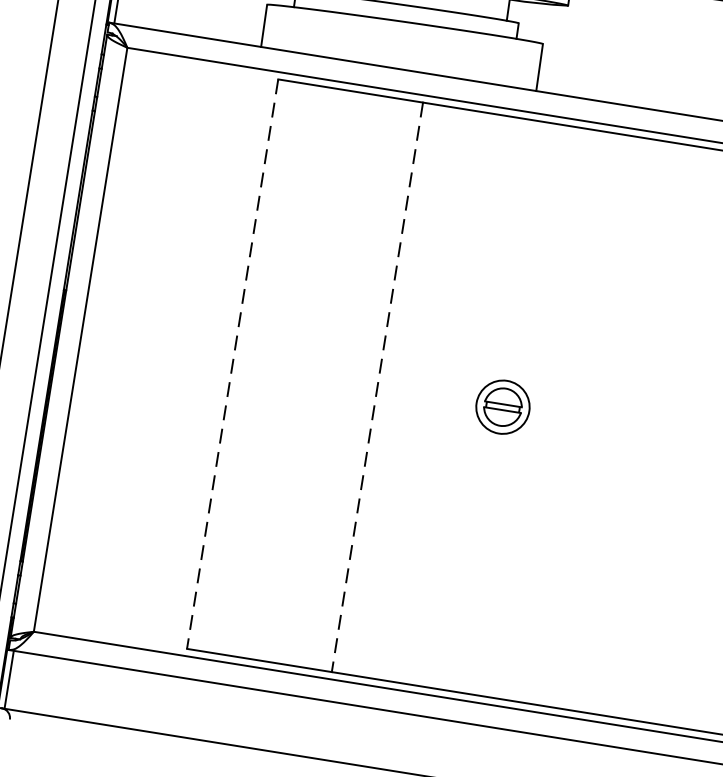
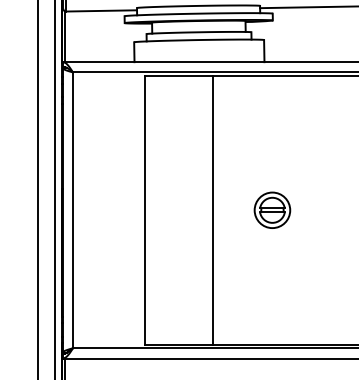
line: (231, 364) -> (144, 210), dashed -> solid
line: (378, 387) -> (213, 210), dashed -> solid
part: (503, 405) -> (272, 209), size x1.43

